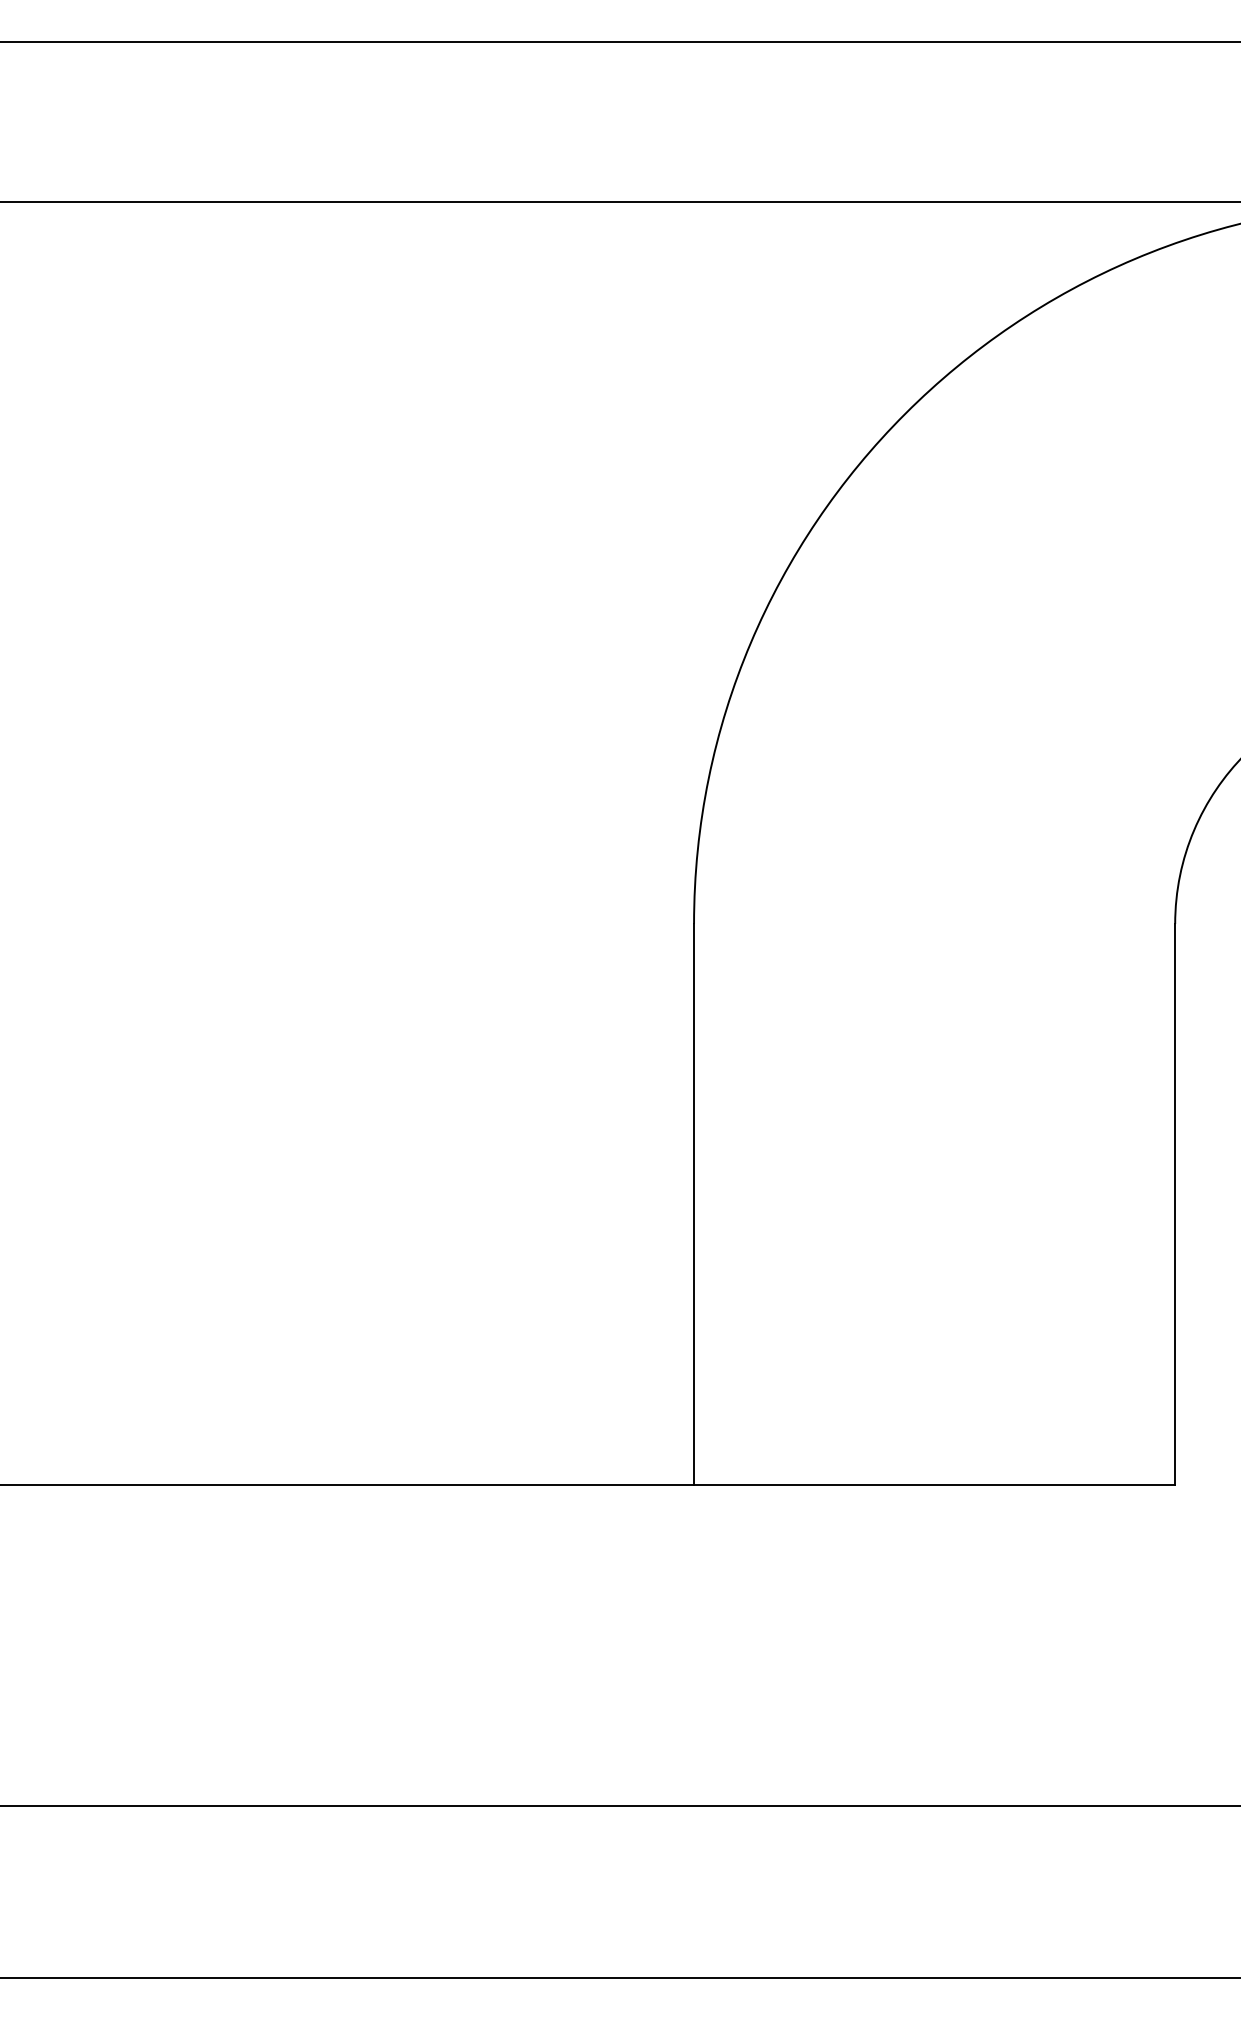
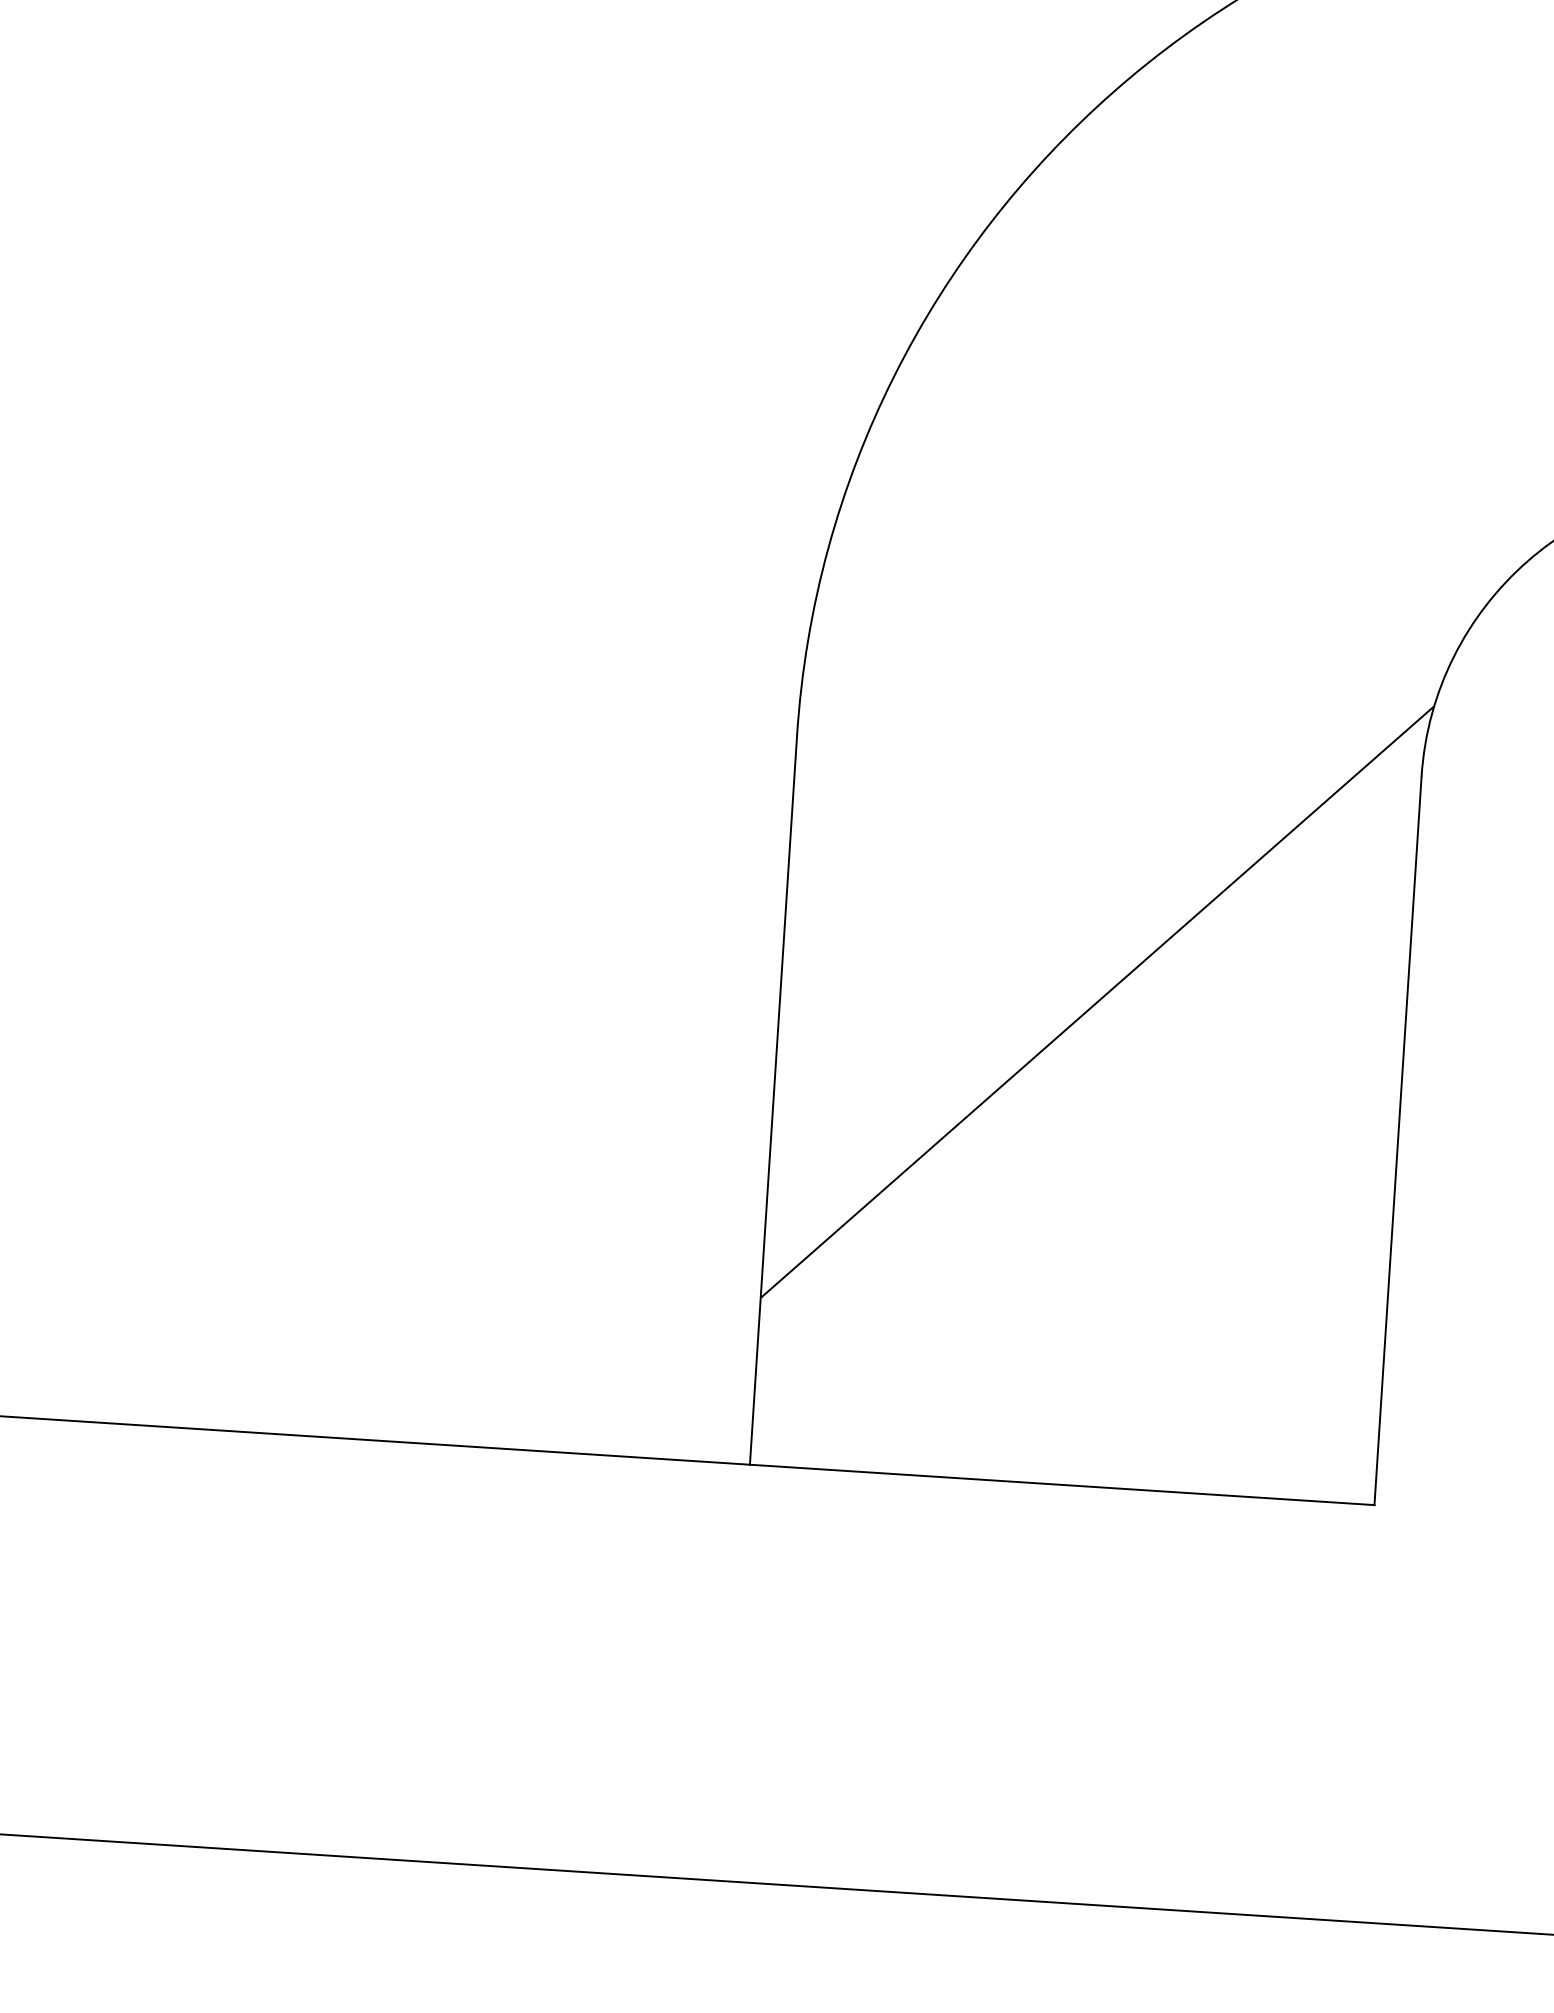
hatch: (937, 1112) -> (1097, 1001), added

